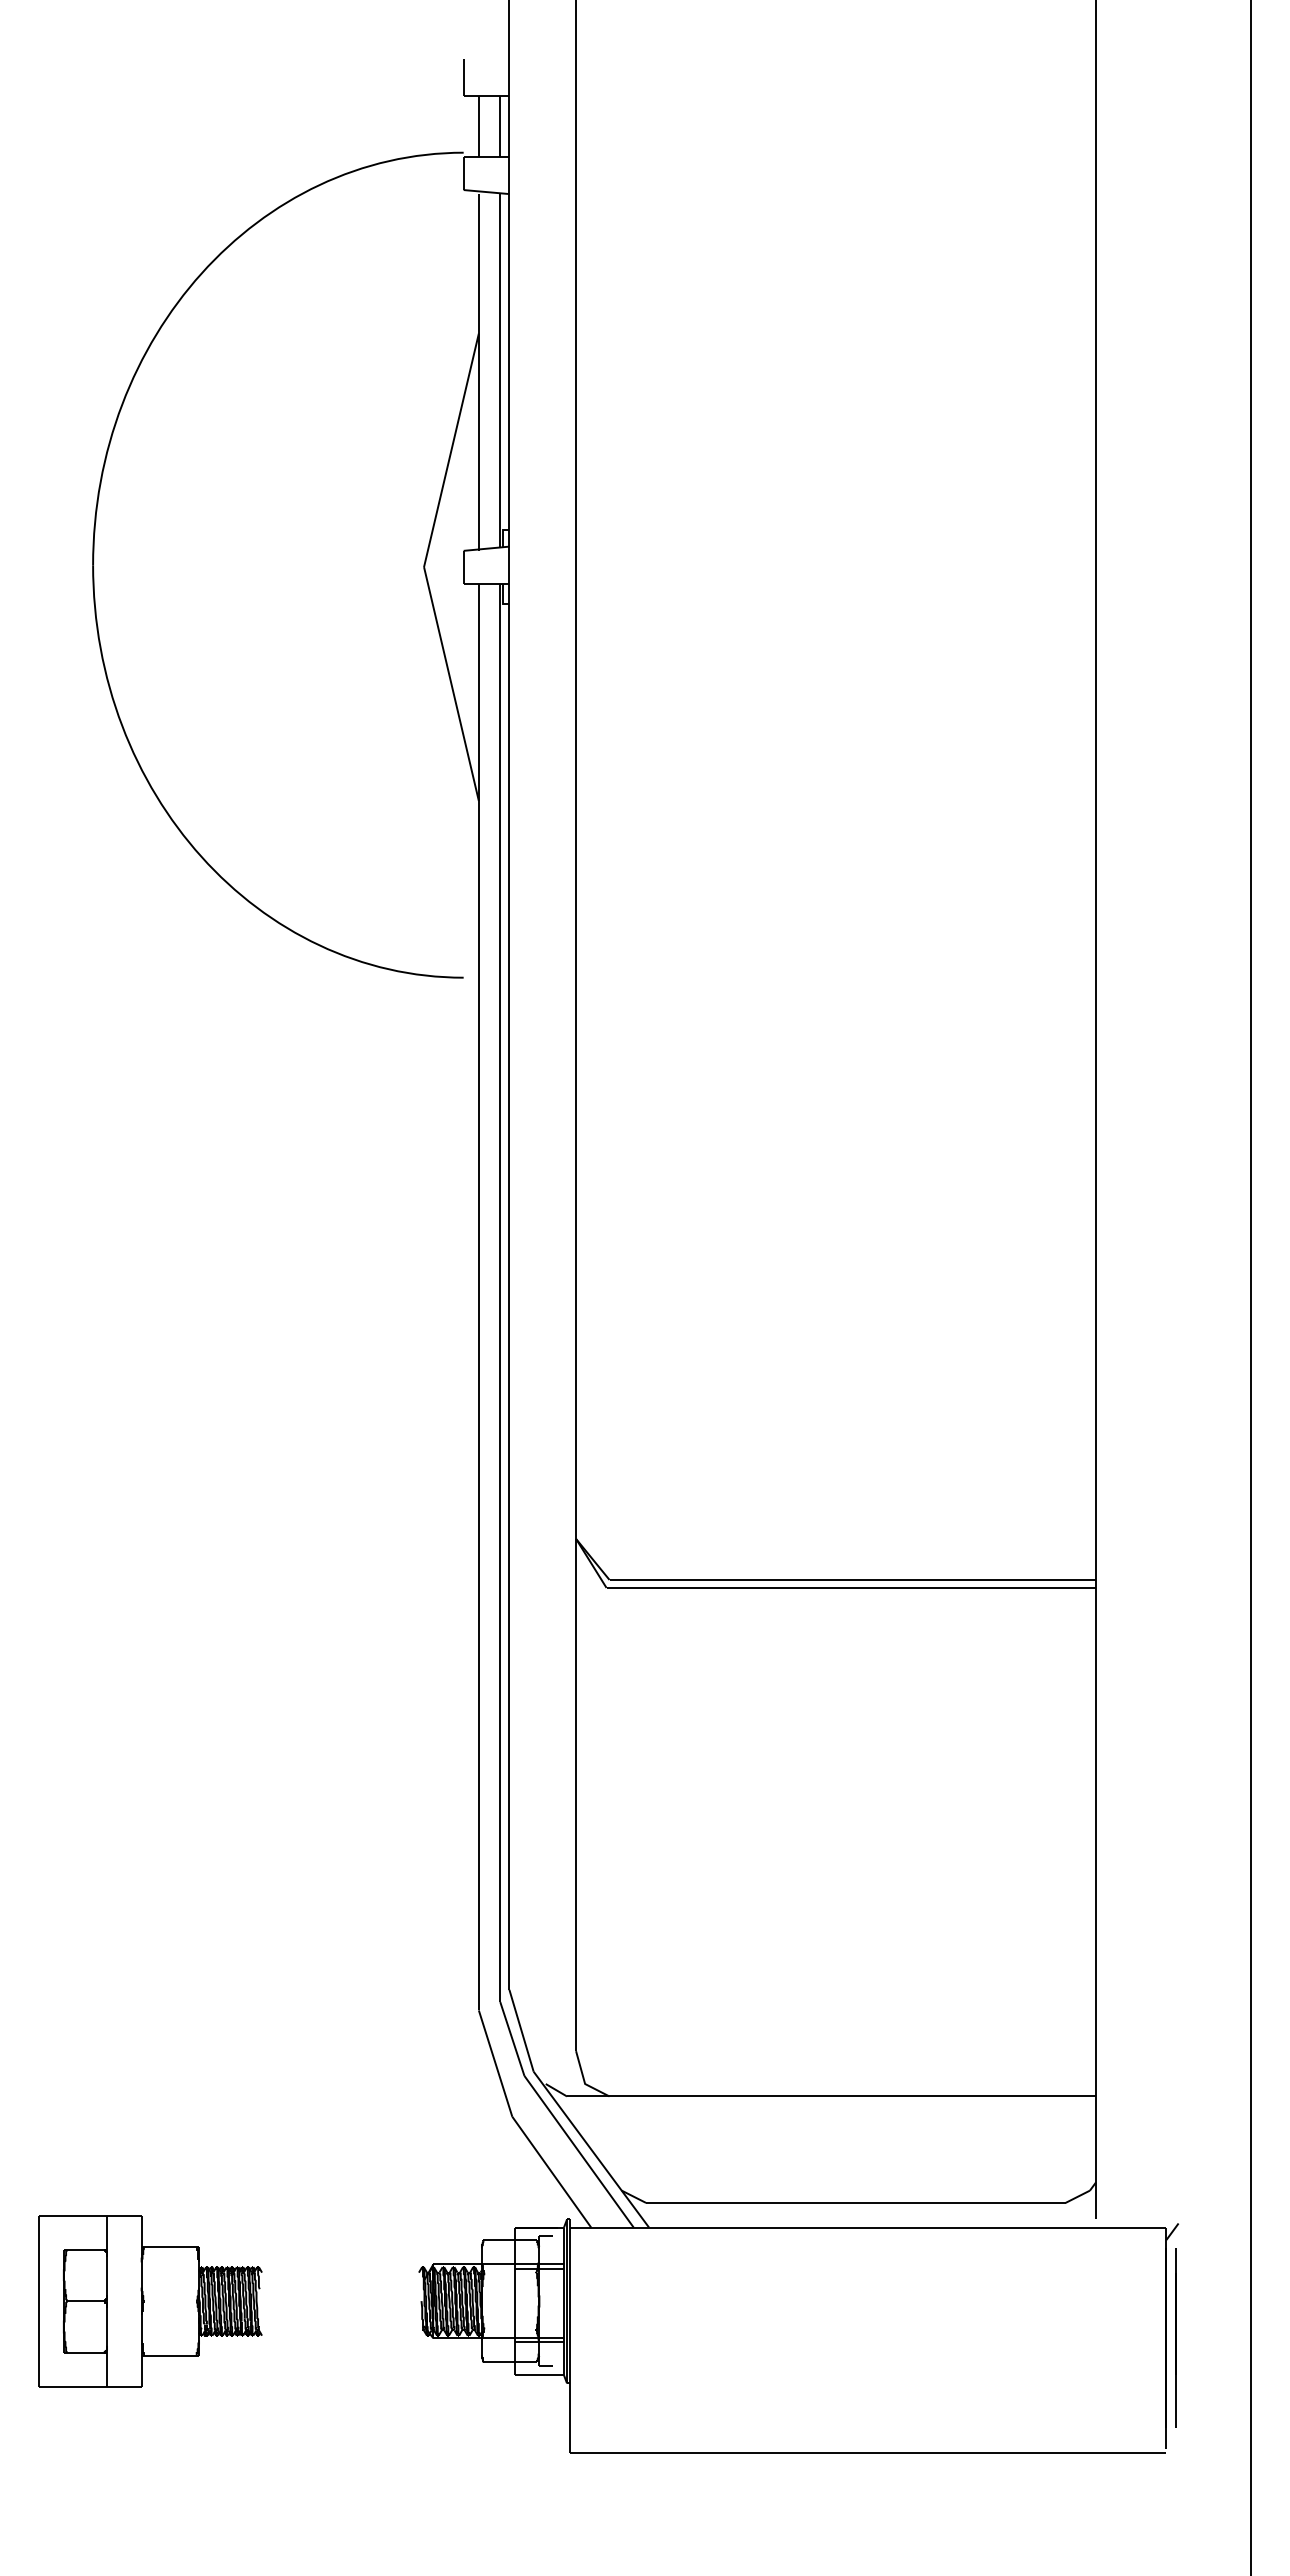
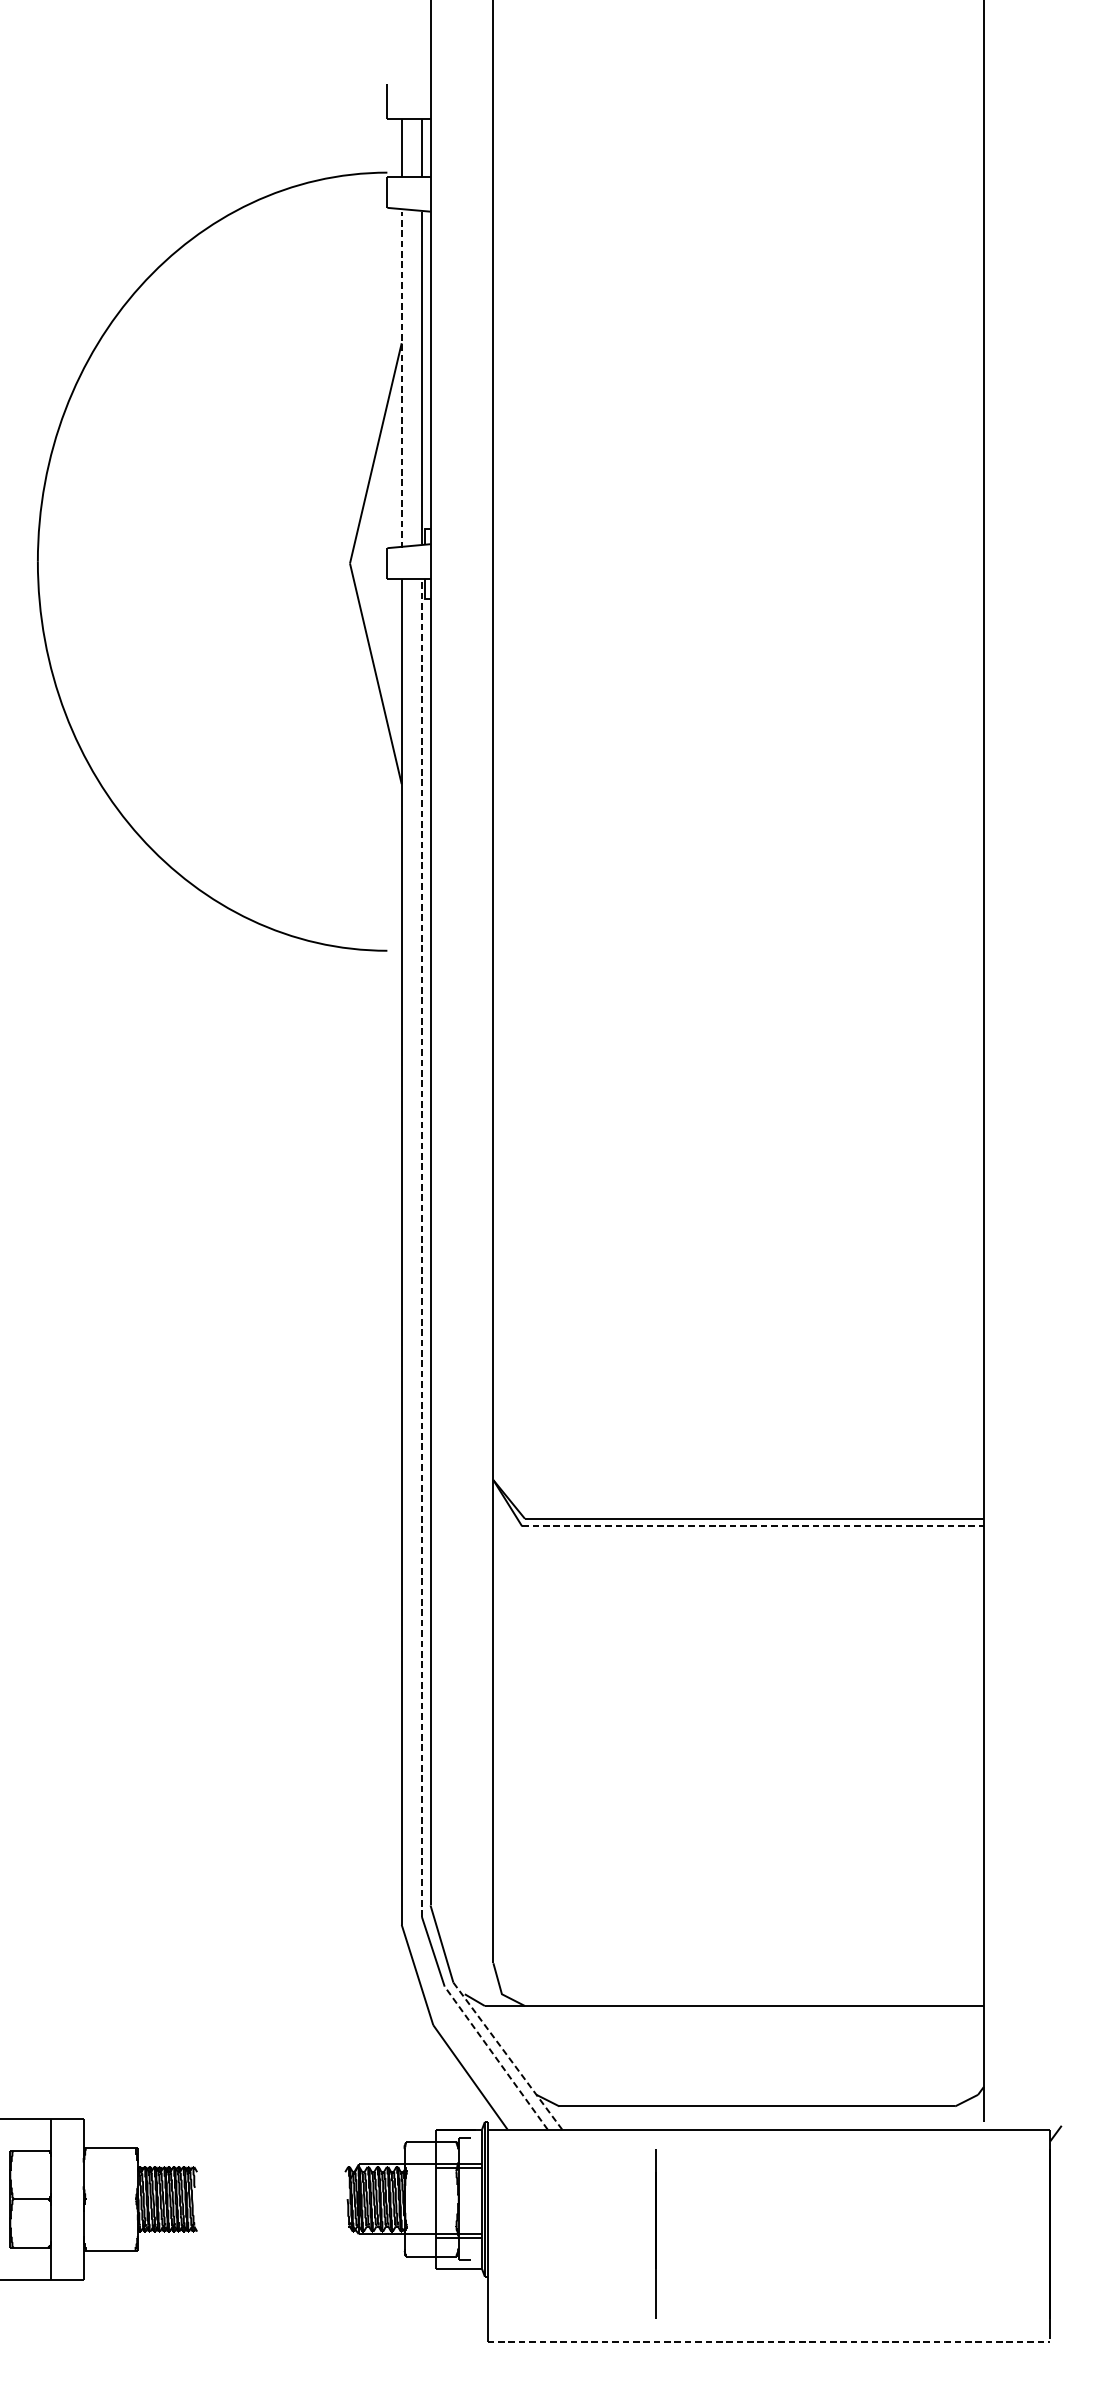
line: (478, 371) -> (401, 379), solid -> dashed
line: (500, 1292) -> (422, 1247), solid -> dashed
line: (851, 1587) -> (753, 1525), solid -> dashed
line: (591, 2149) -> (507, 2056), solid -> dashed
line: (579, 2151) -> (496, 2057), solid -> dashed
line: (1175, 2337) -> (656, 2233), moved
line: (868, 2453) -> (769, 2342), solid -> dashed

